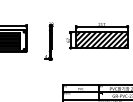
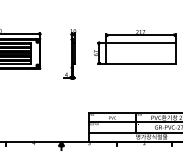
hatch: (101, 39) -> (140, 52), removed

